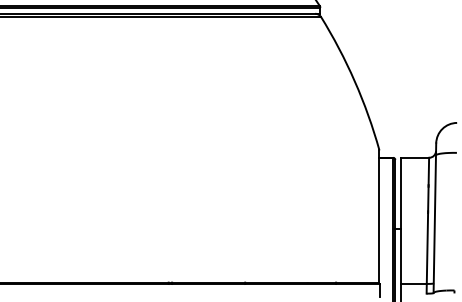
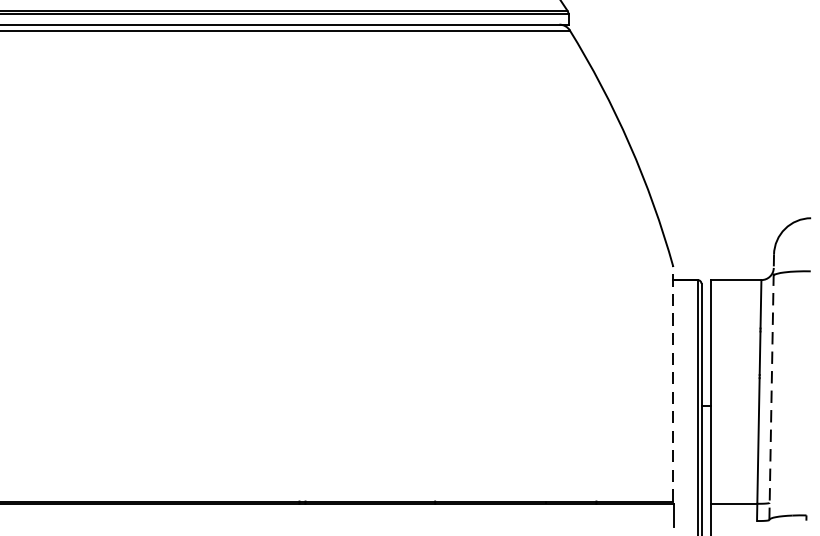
line: (379, 215) -> (673, 382), solid -> dashed
line: (434, 218) -> (770, 387), solid -> dashed

